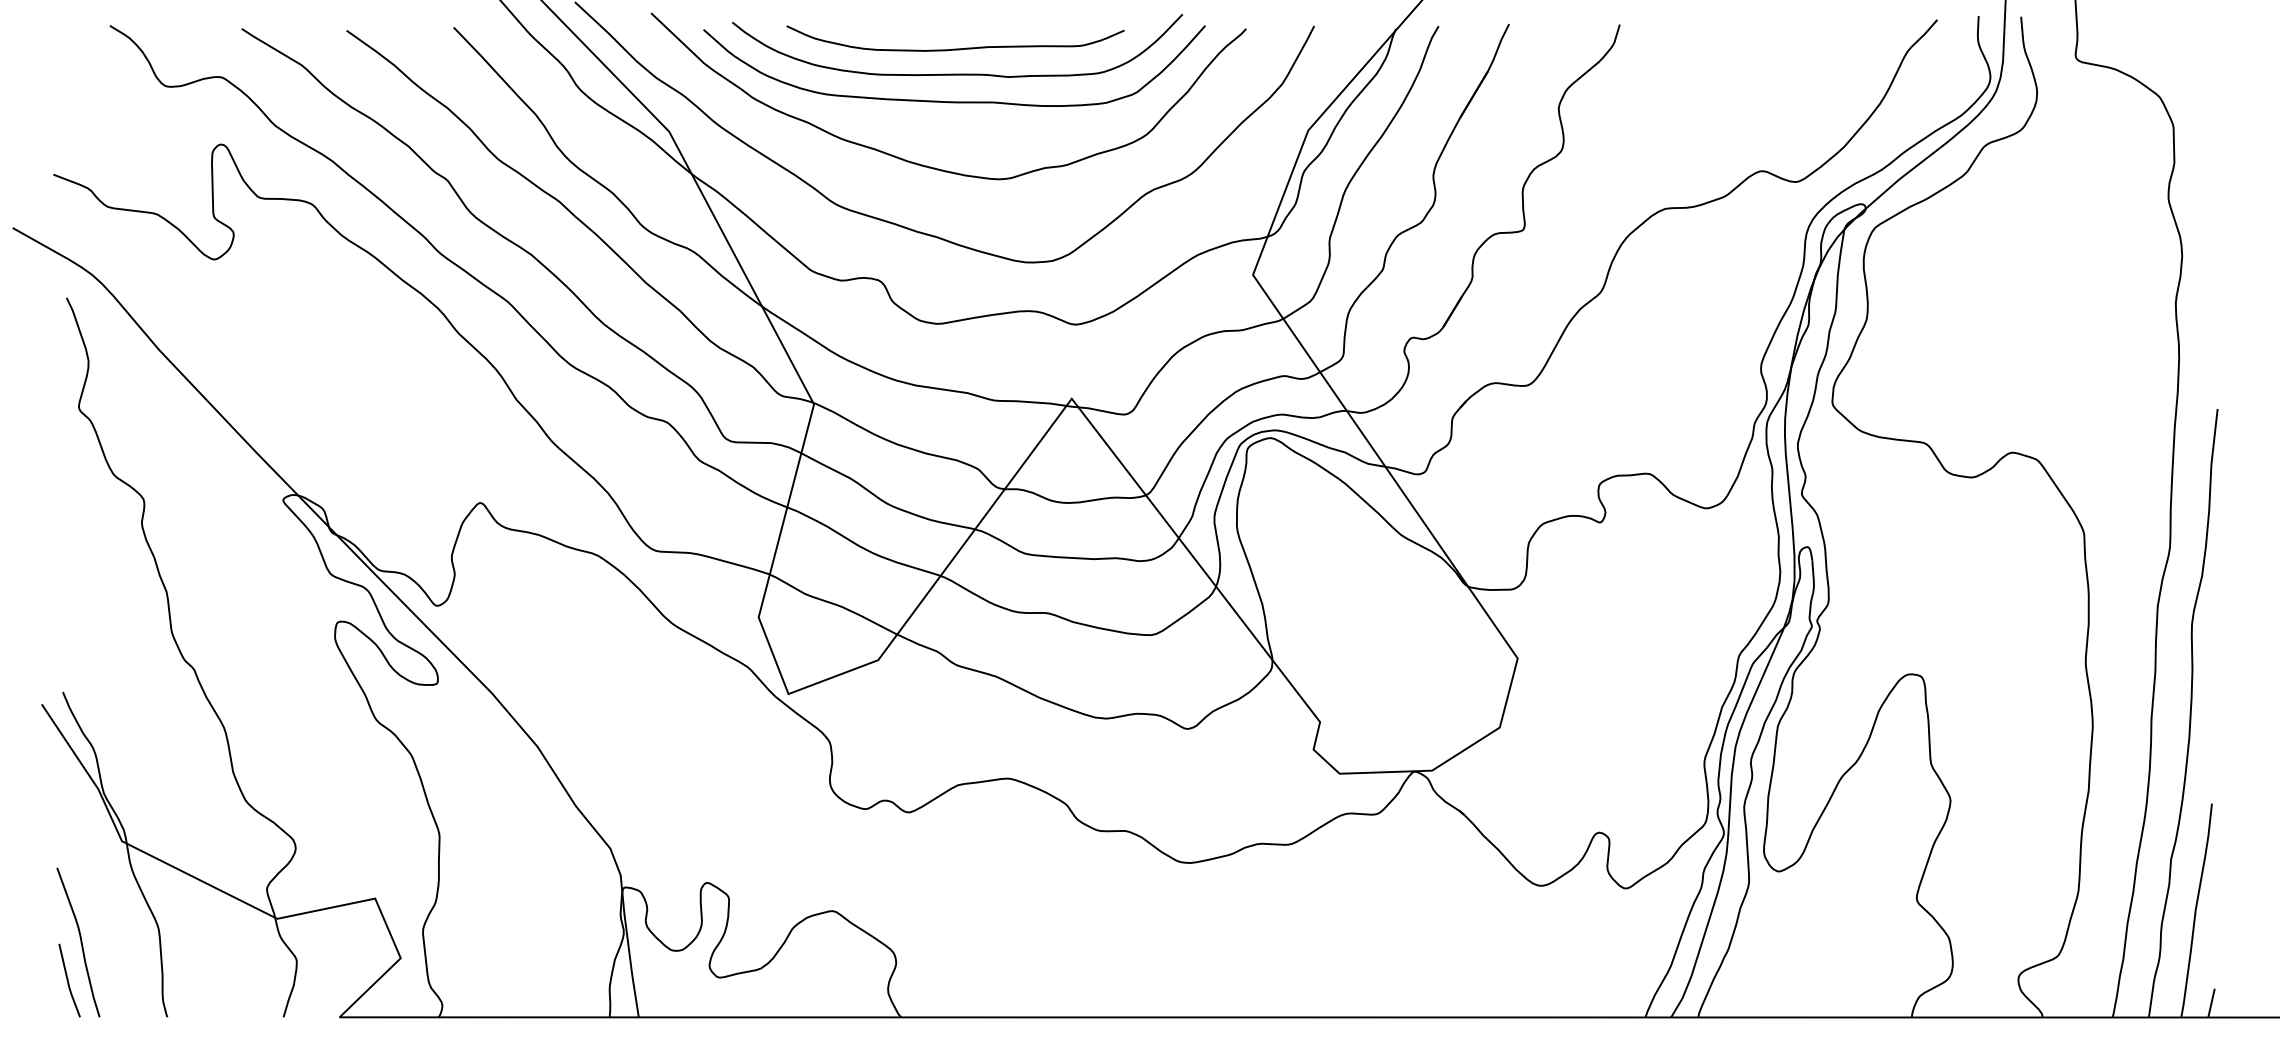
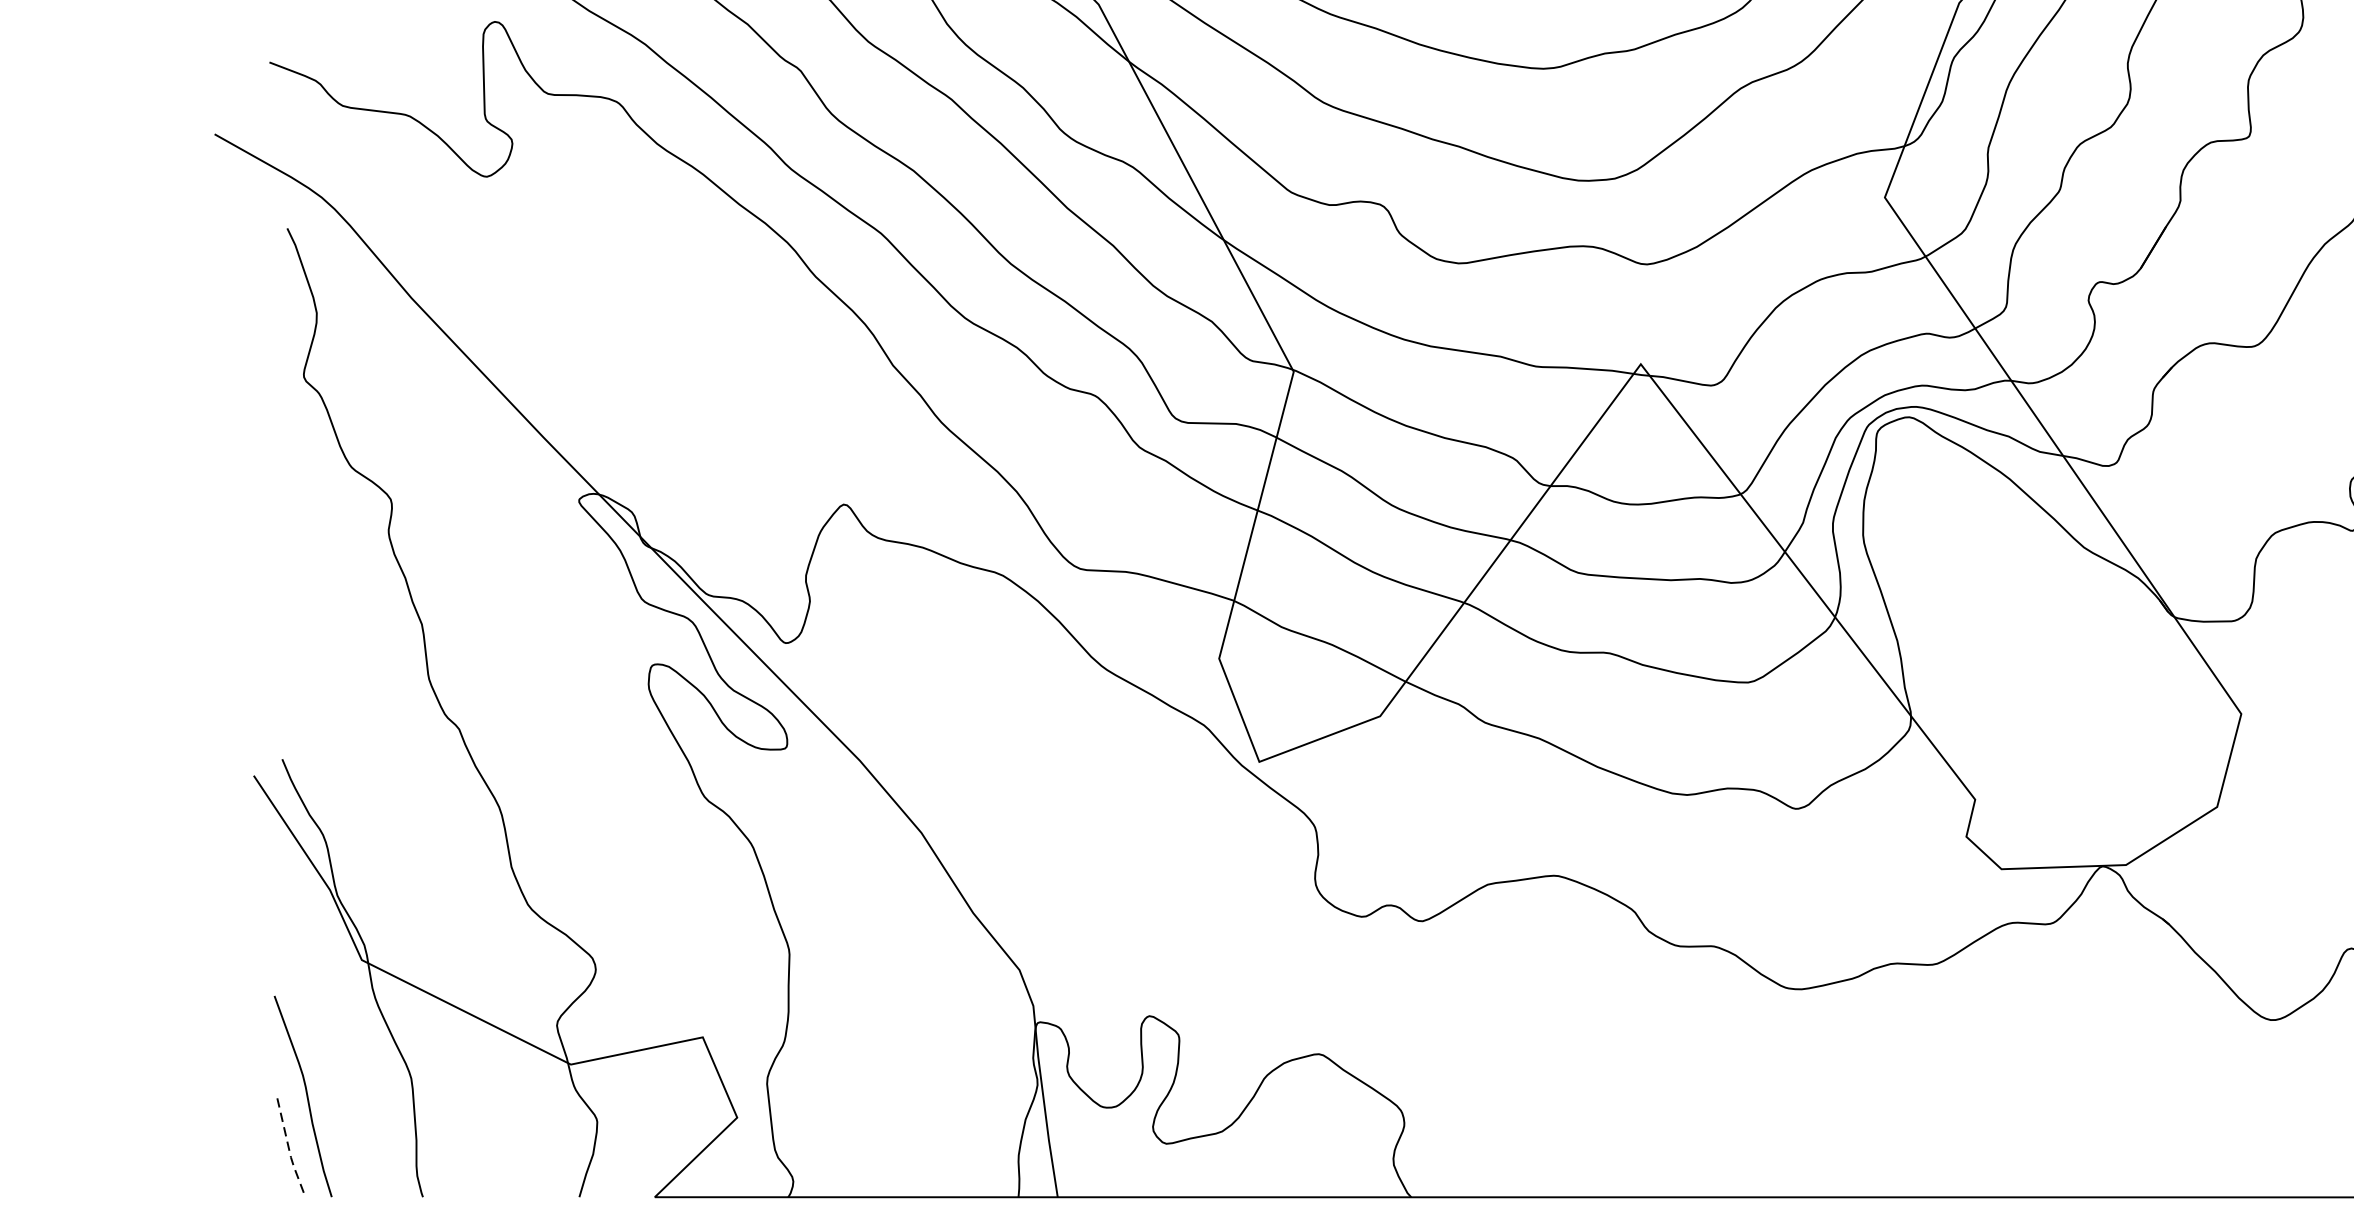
line: (68, 982) -> (289, 1150), solid -> dashed

